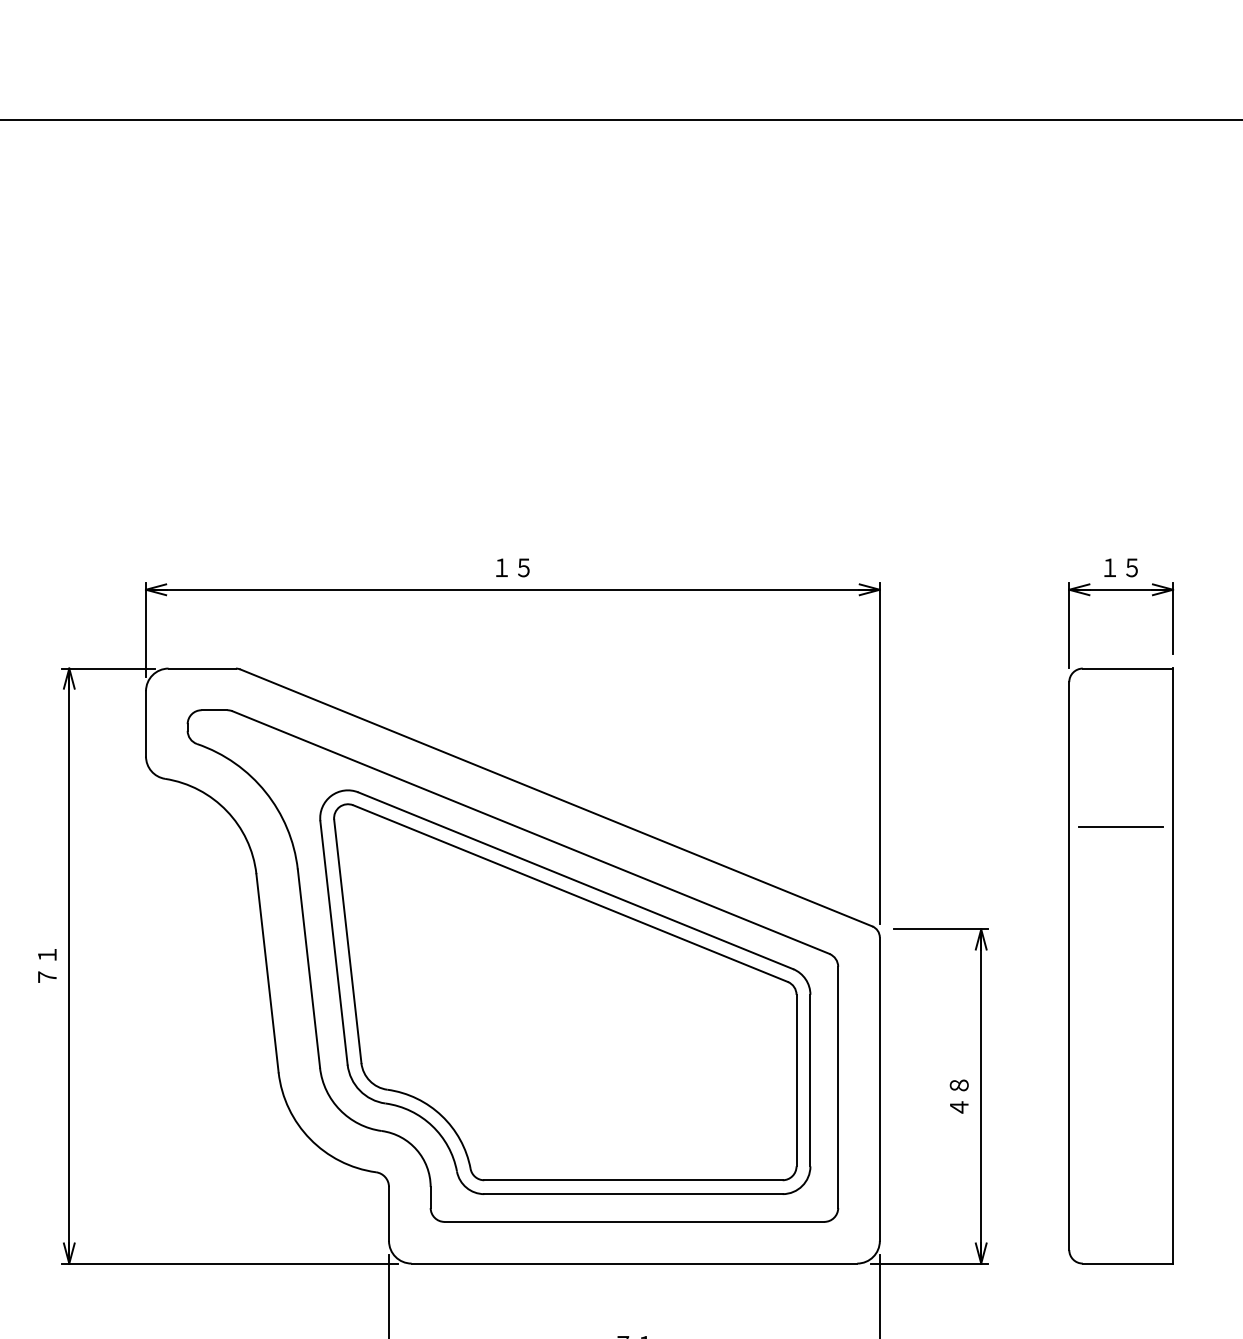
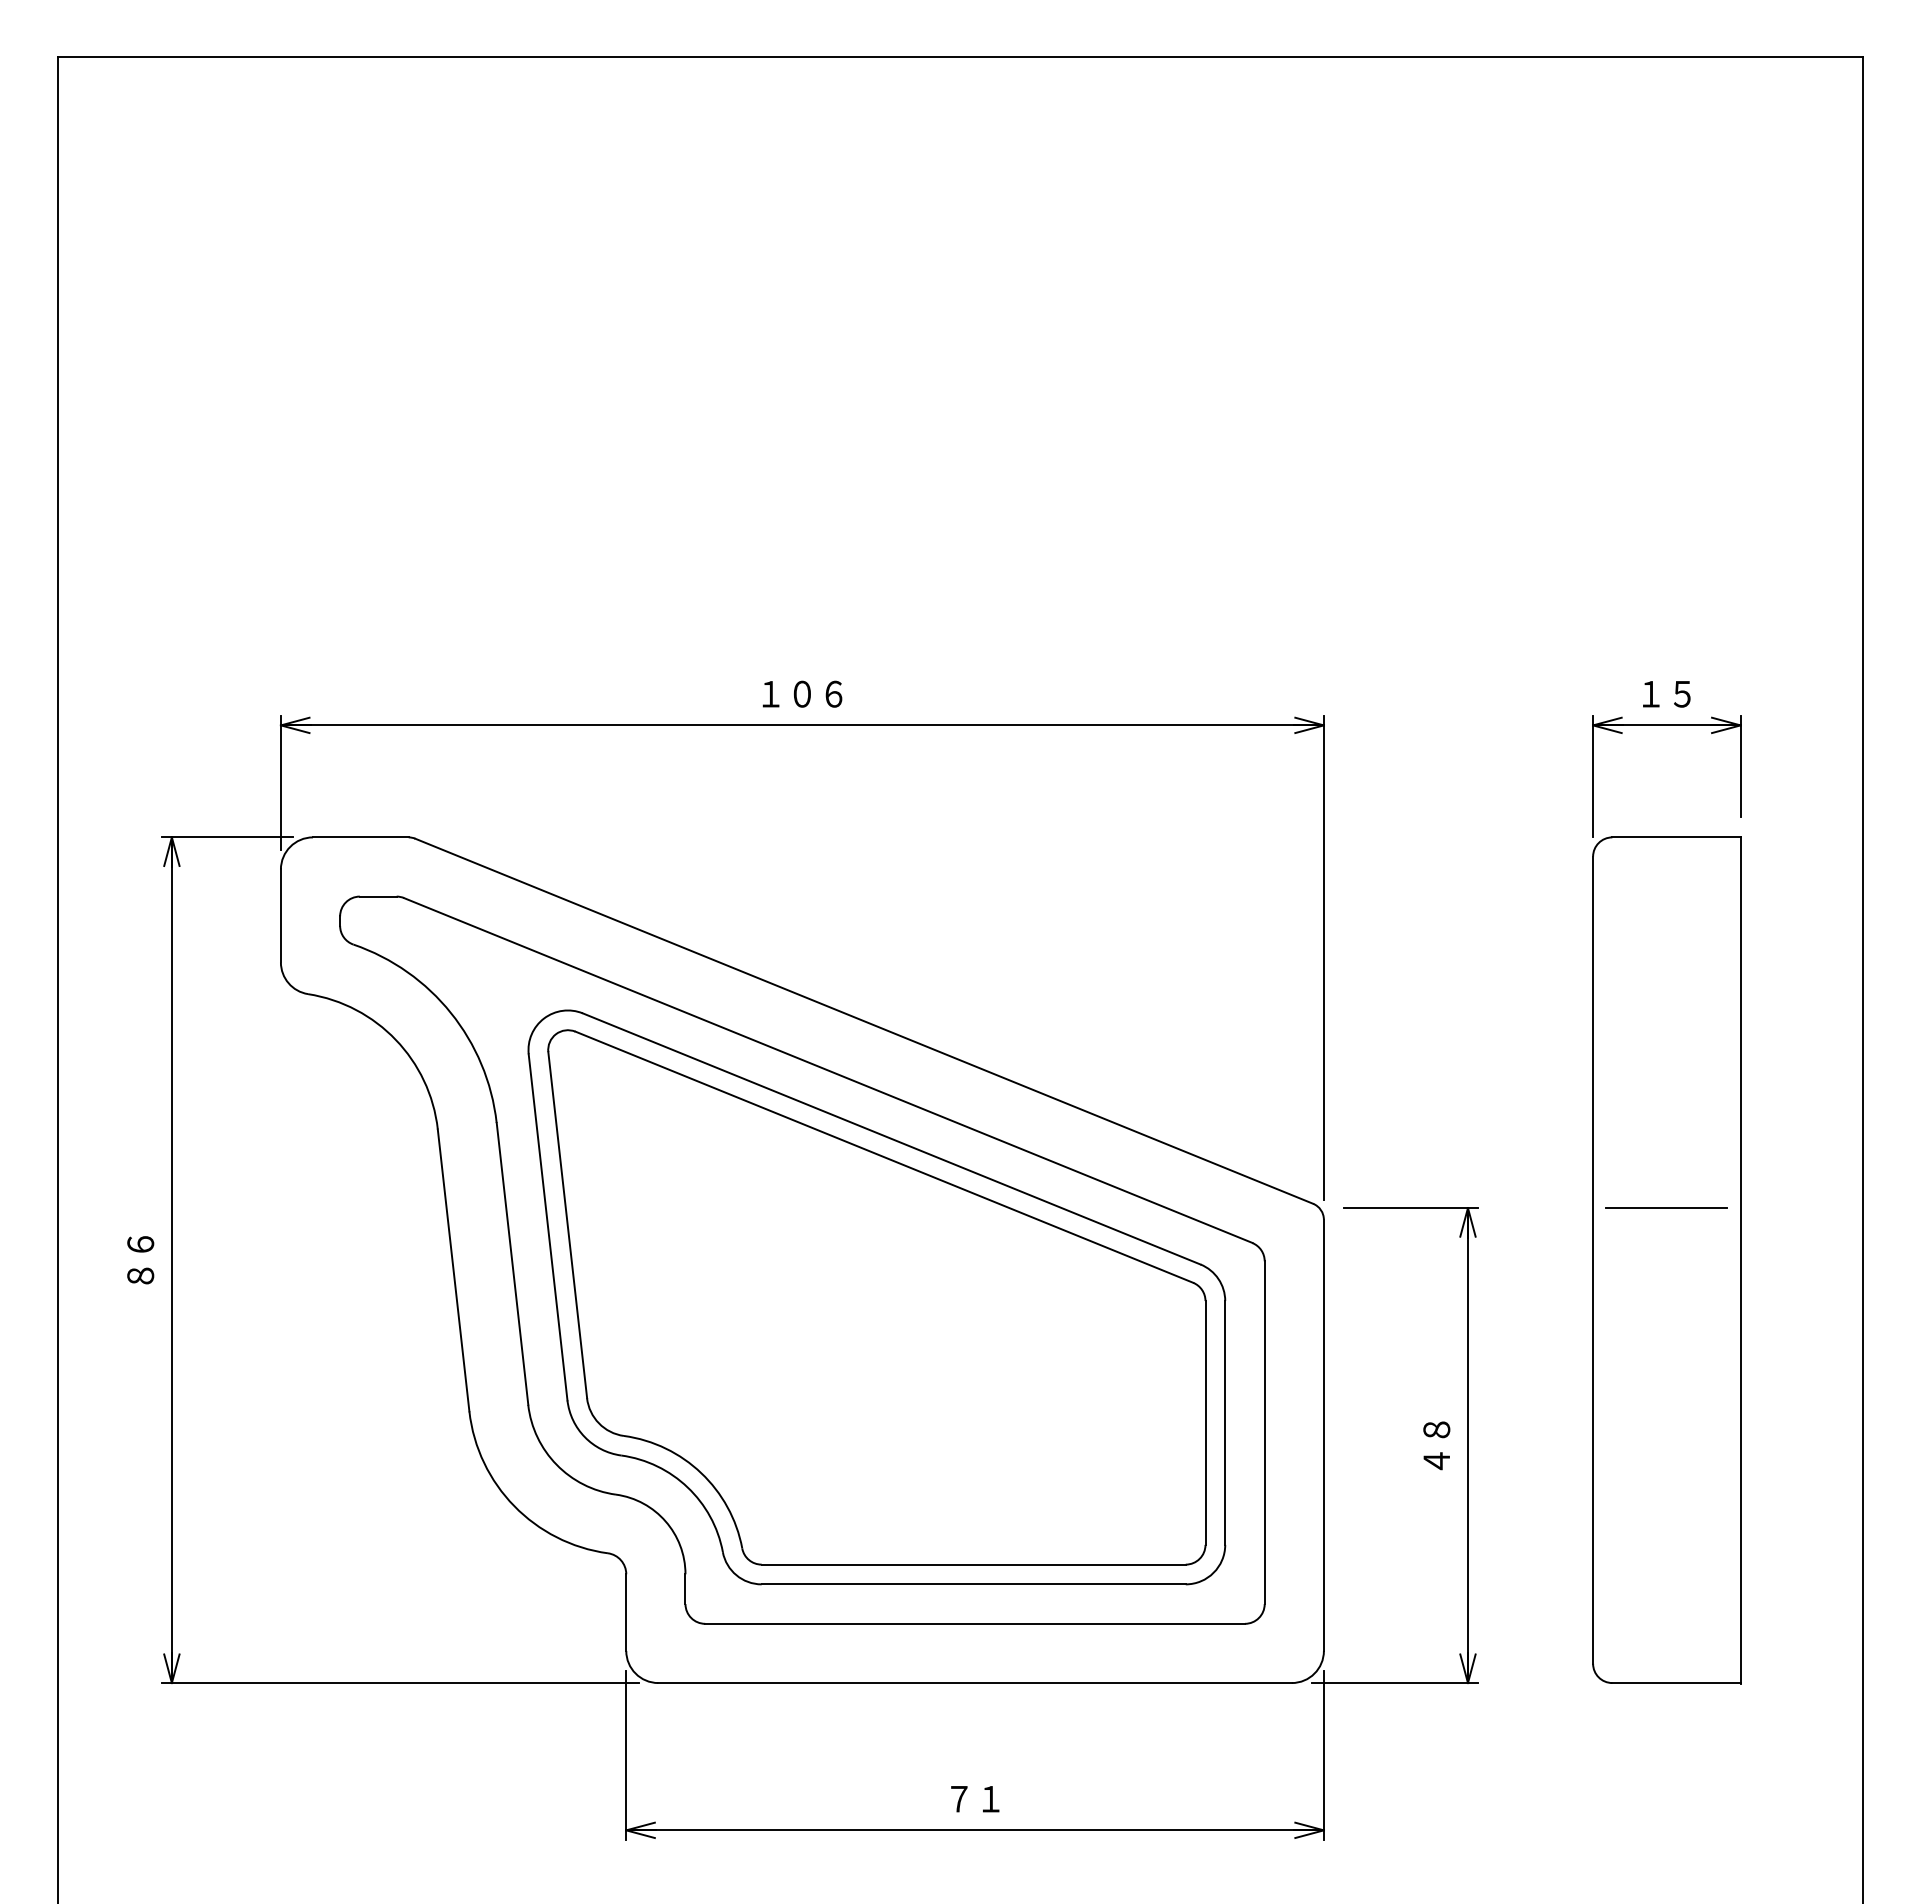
text: (513, 567) -> (802, 693), １５ -> １０６
line: (1120, 826) -> (1666, 1207), moved
text: (47, 966) -> (140, 1260), ７１ -> ８６

